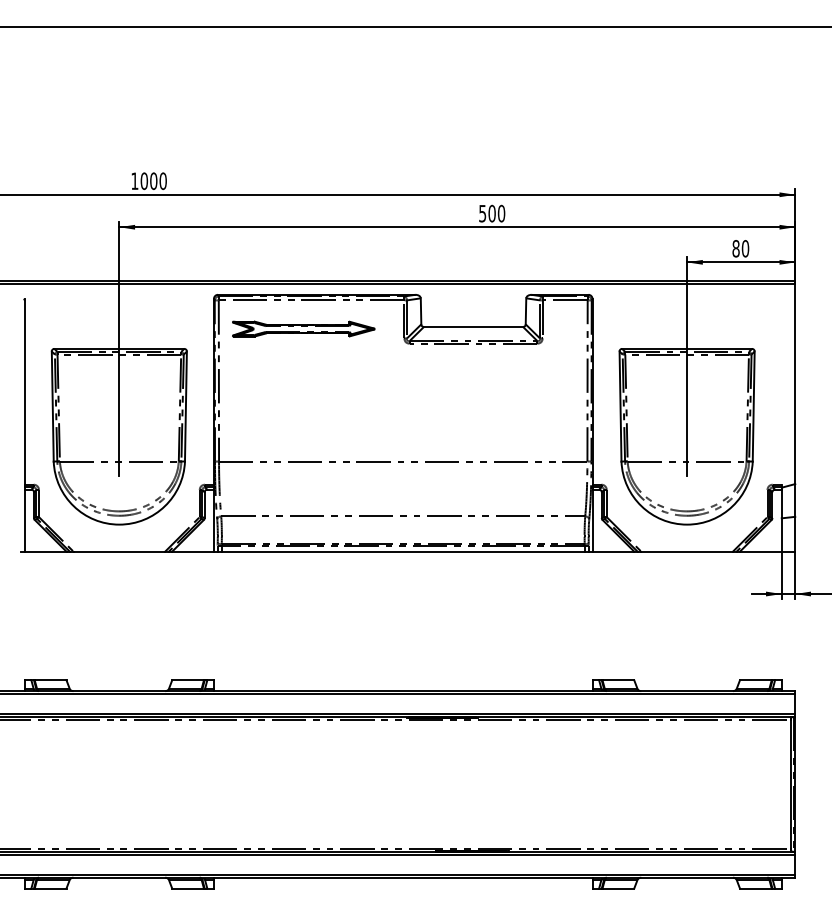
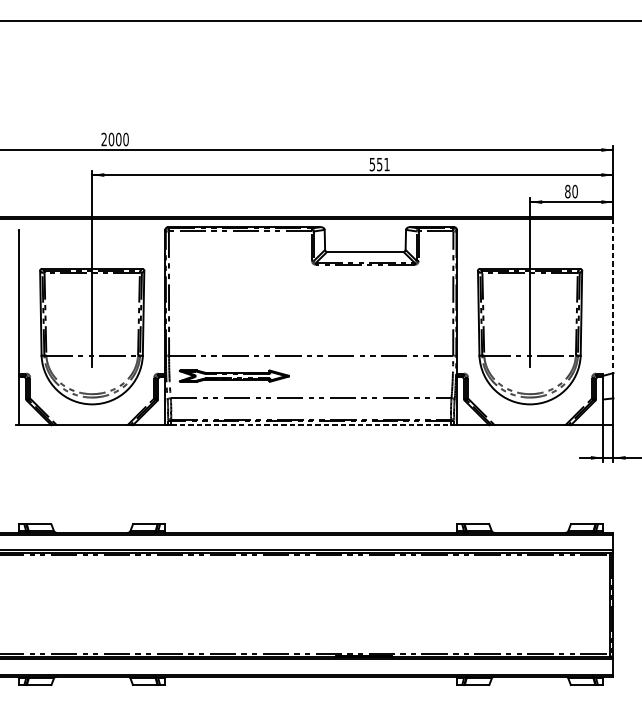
text: (134, 180) -> (103, 138), 1000 -> 2000
text: (496, 213) -> (383, 164), 500 -> 551
part: (303, 328) -> (234, 375), moved
line: (795, 384) -> (613, 296), solid -> dashed
line: (403, 551) -> (311, 425), solid -> dashed

